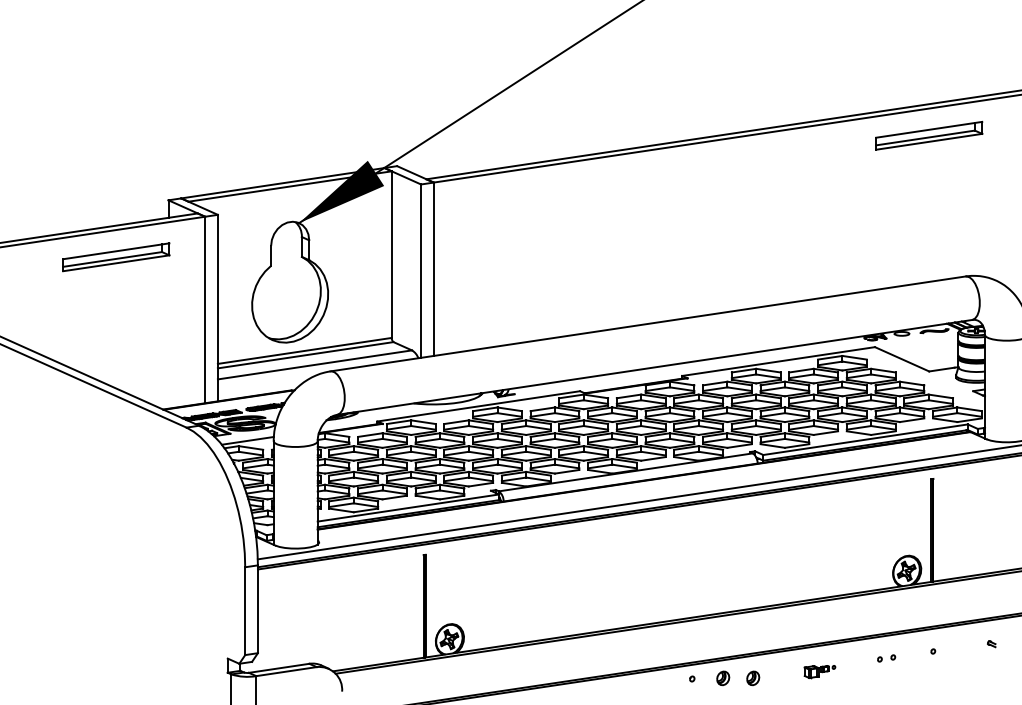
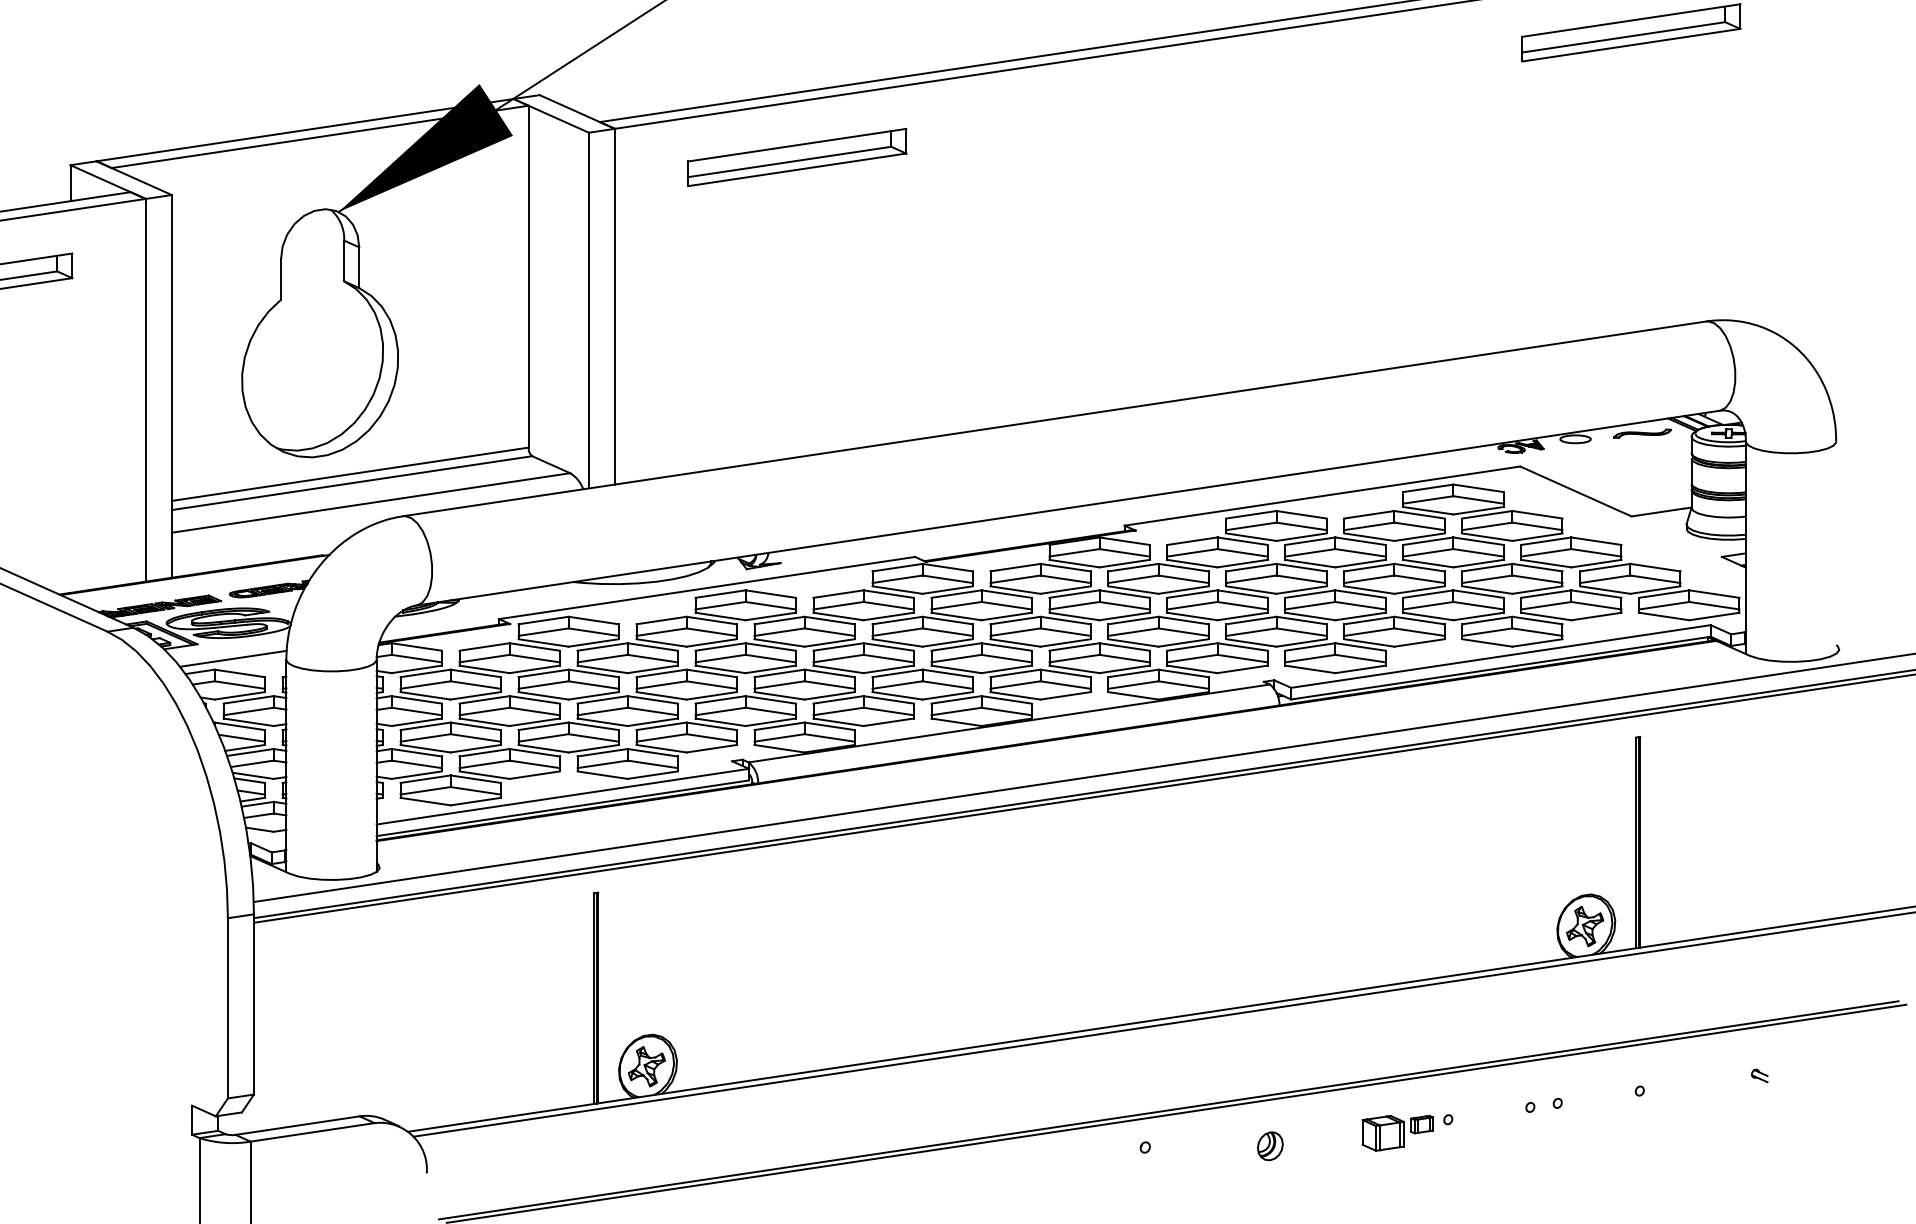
part: (522, 196) -> (796, 157), added
part: (819, 671) -> (1406, 1132), size x1.43
part: (723, 678) -> (1209, 1146), removed

